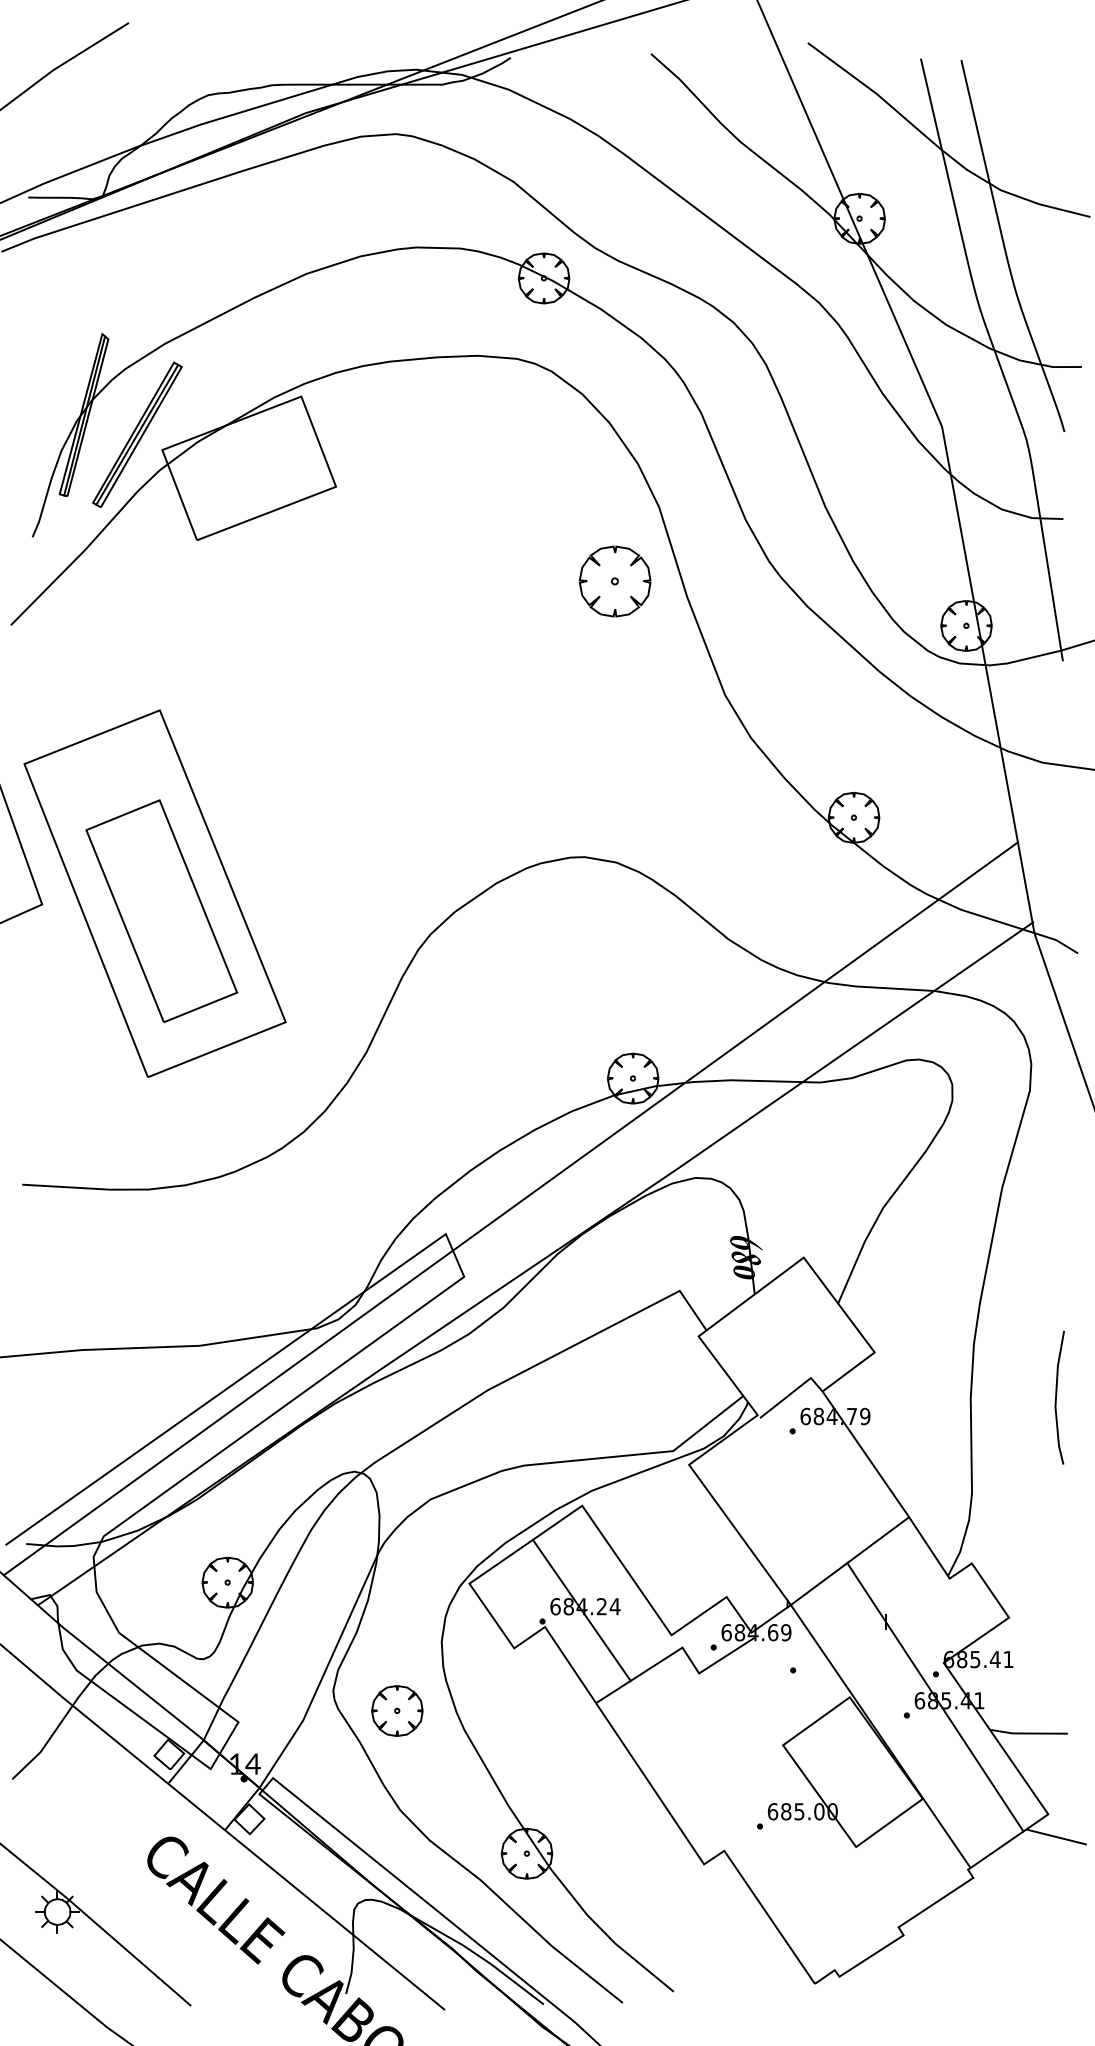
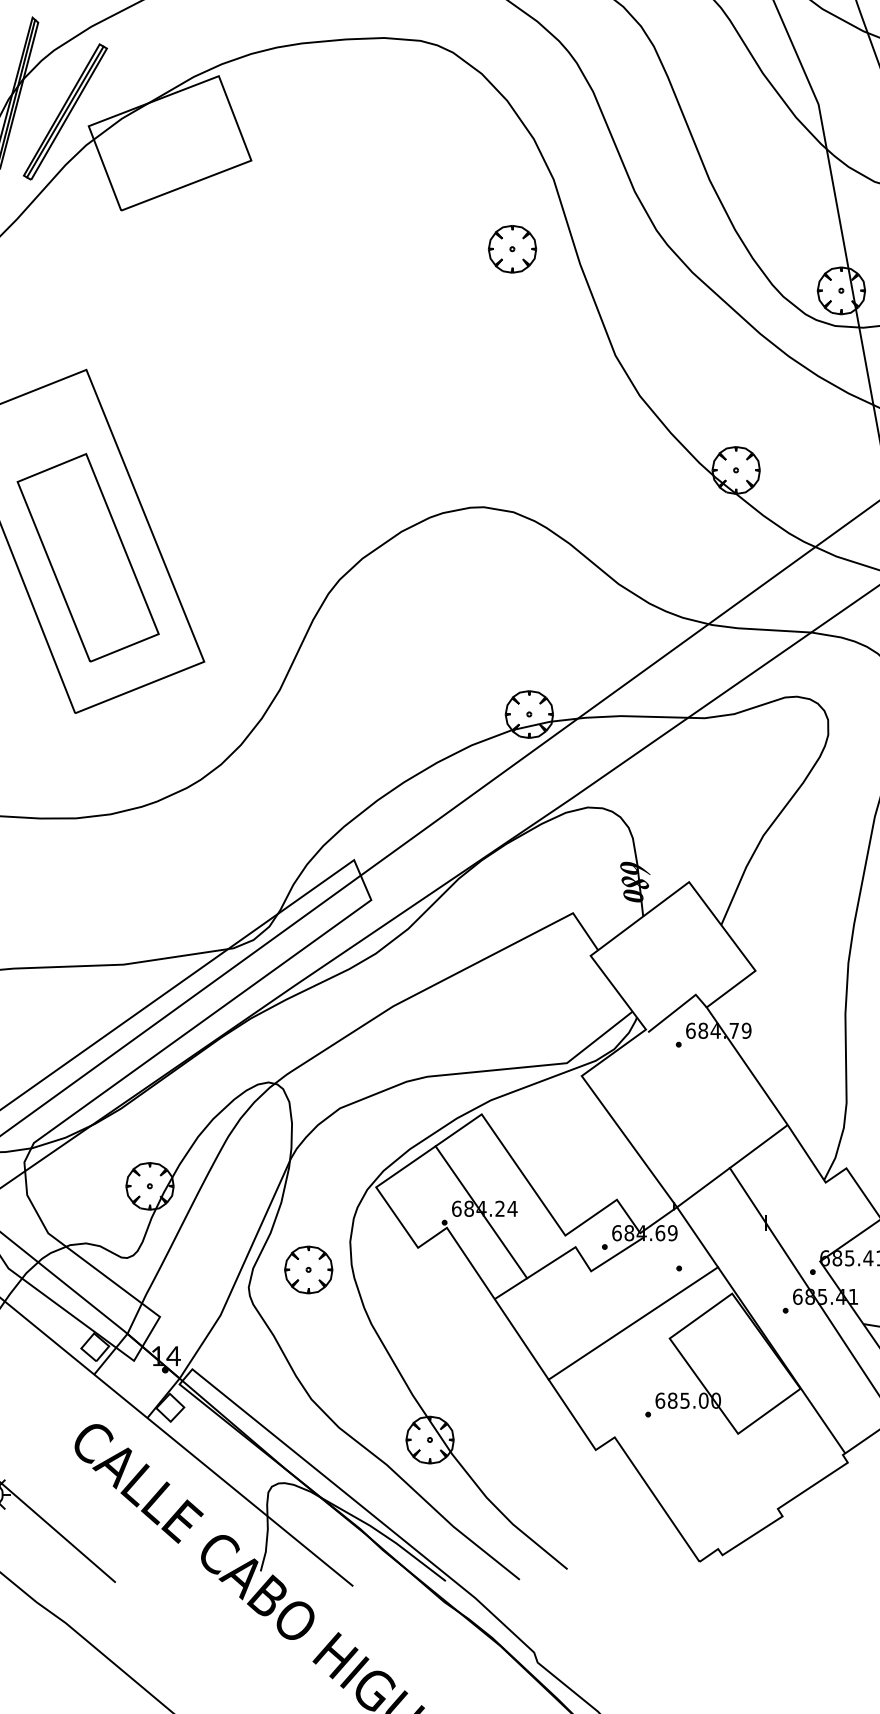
part: (614, 581) -> (511, 249), size x0.71
part: (397, 1710) -> (308, 1269), moved
line: (743, 1729) -> (632, 1323), added

